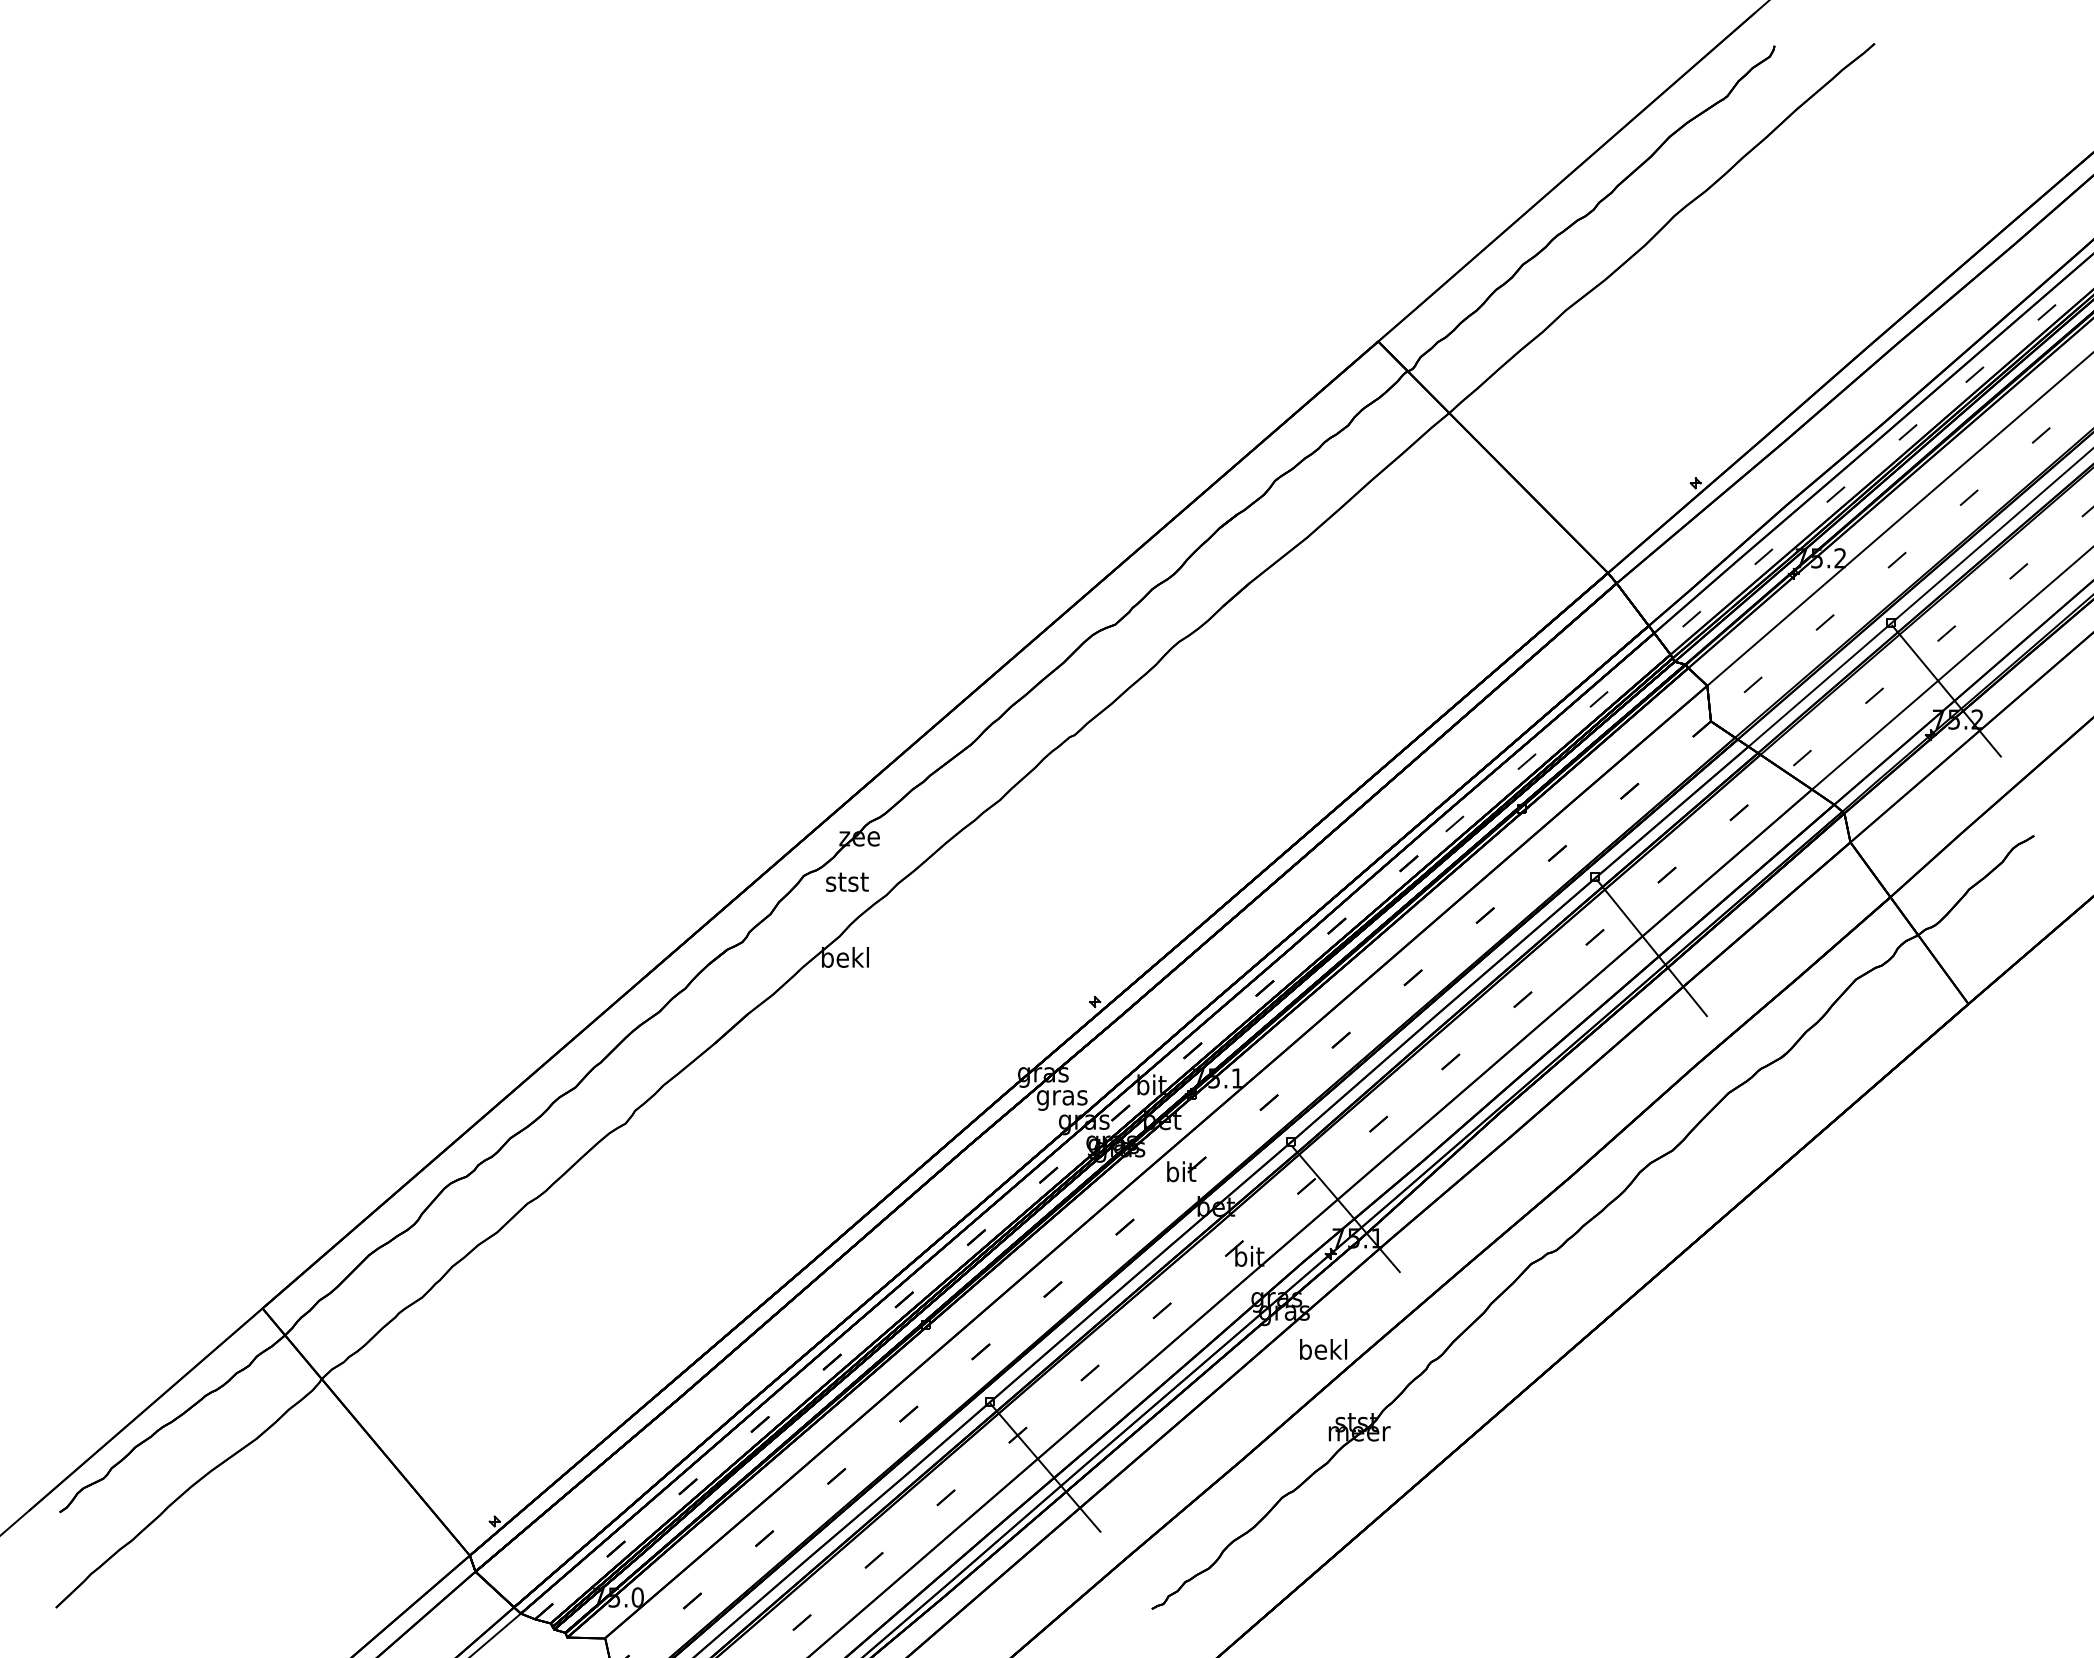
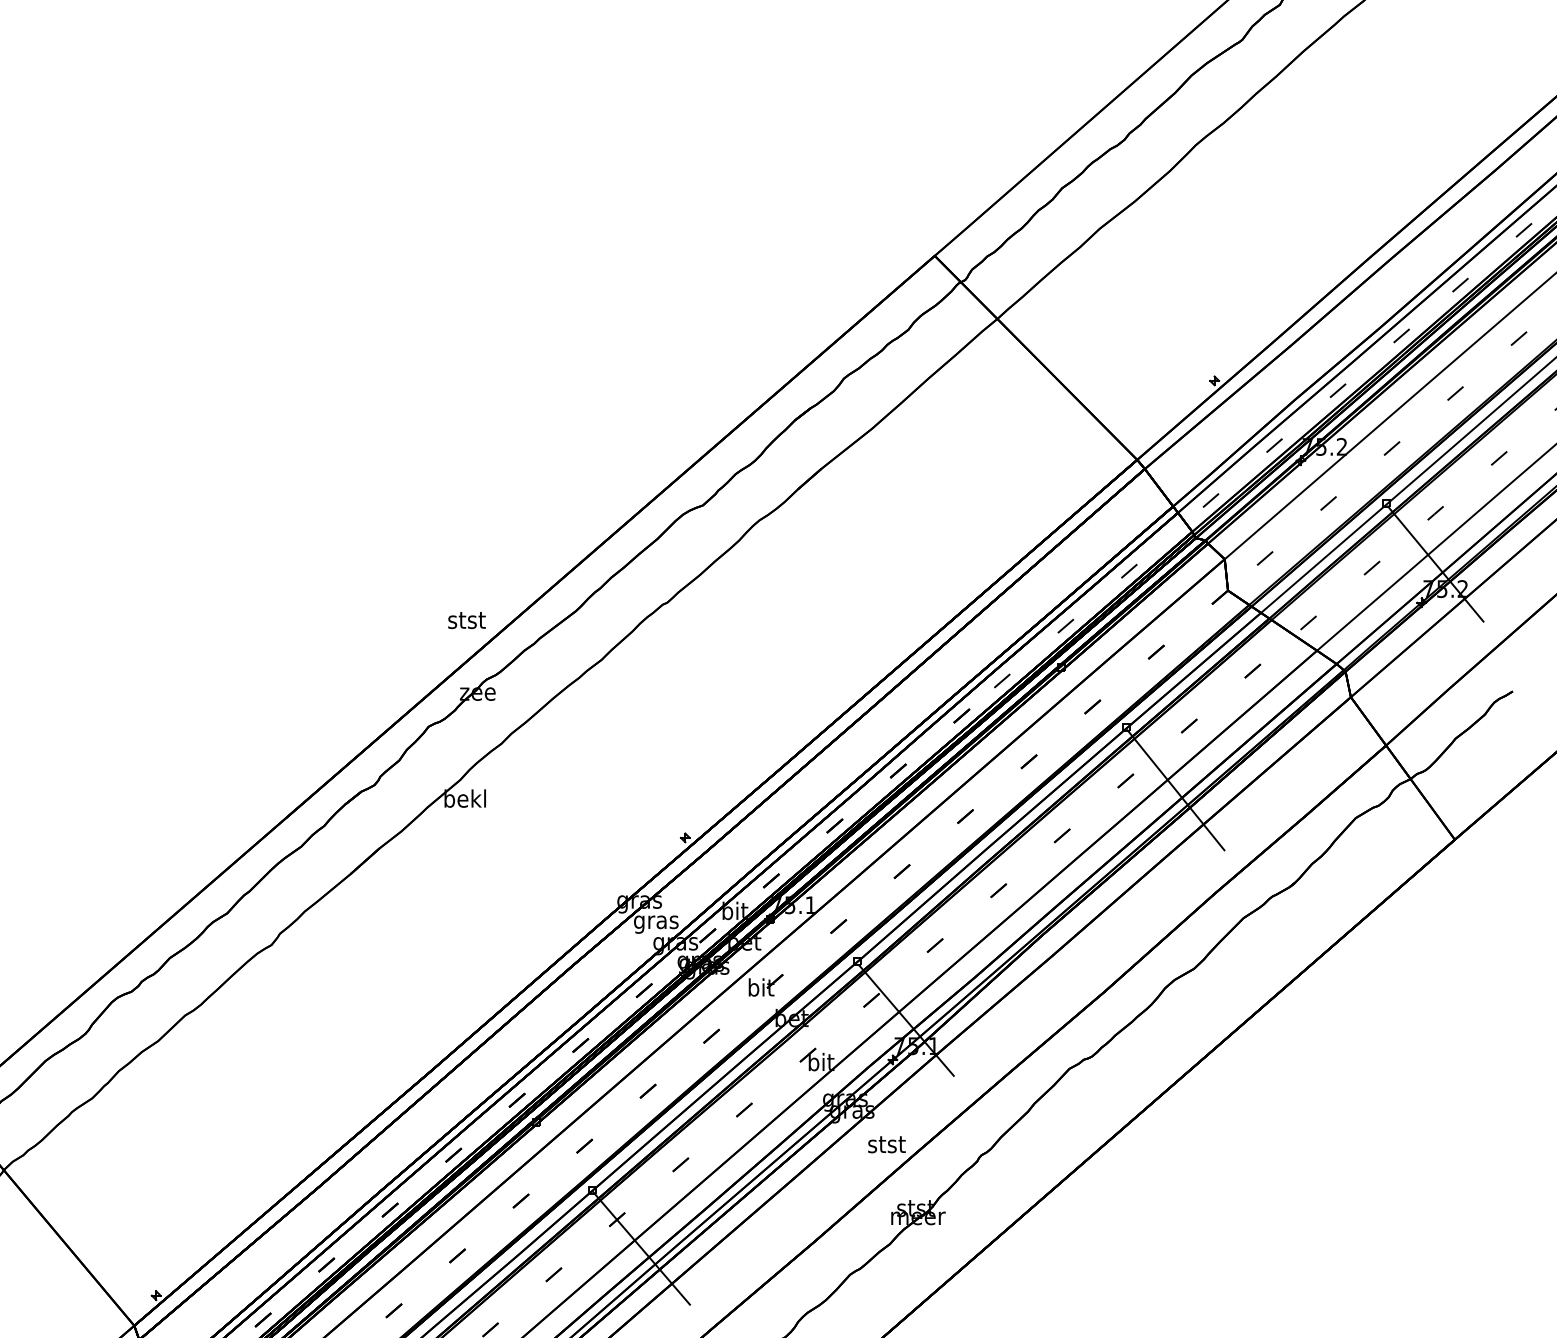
text: (847, 881) -> (467, 619), moved
text: (1323, 1349) -> (886, 1144), bekl -> stst

